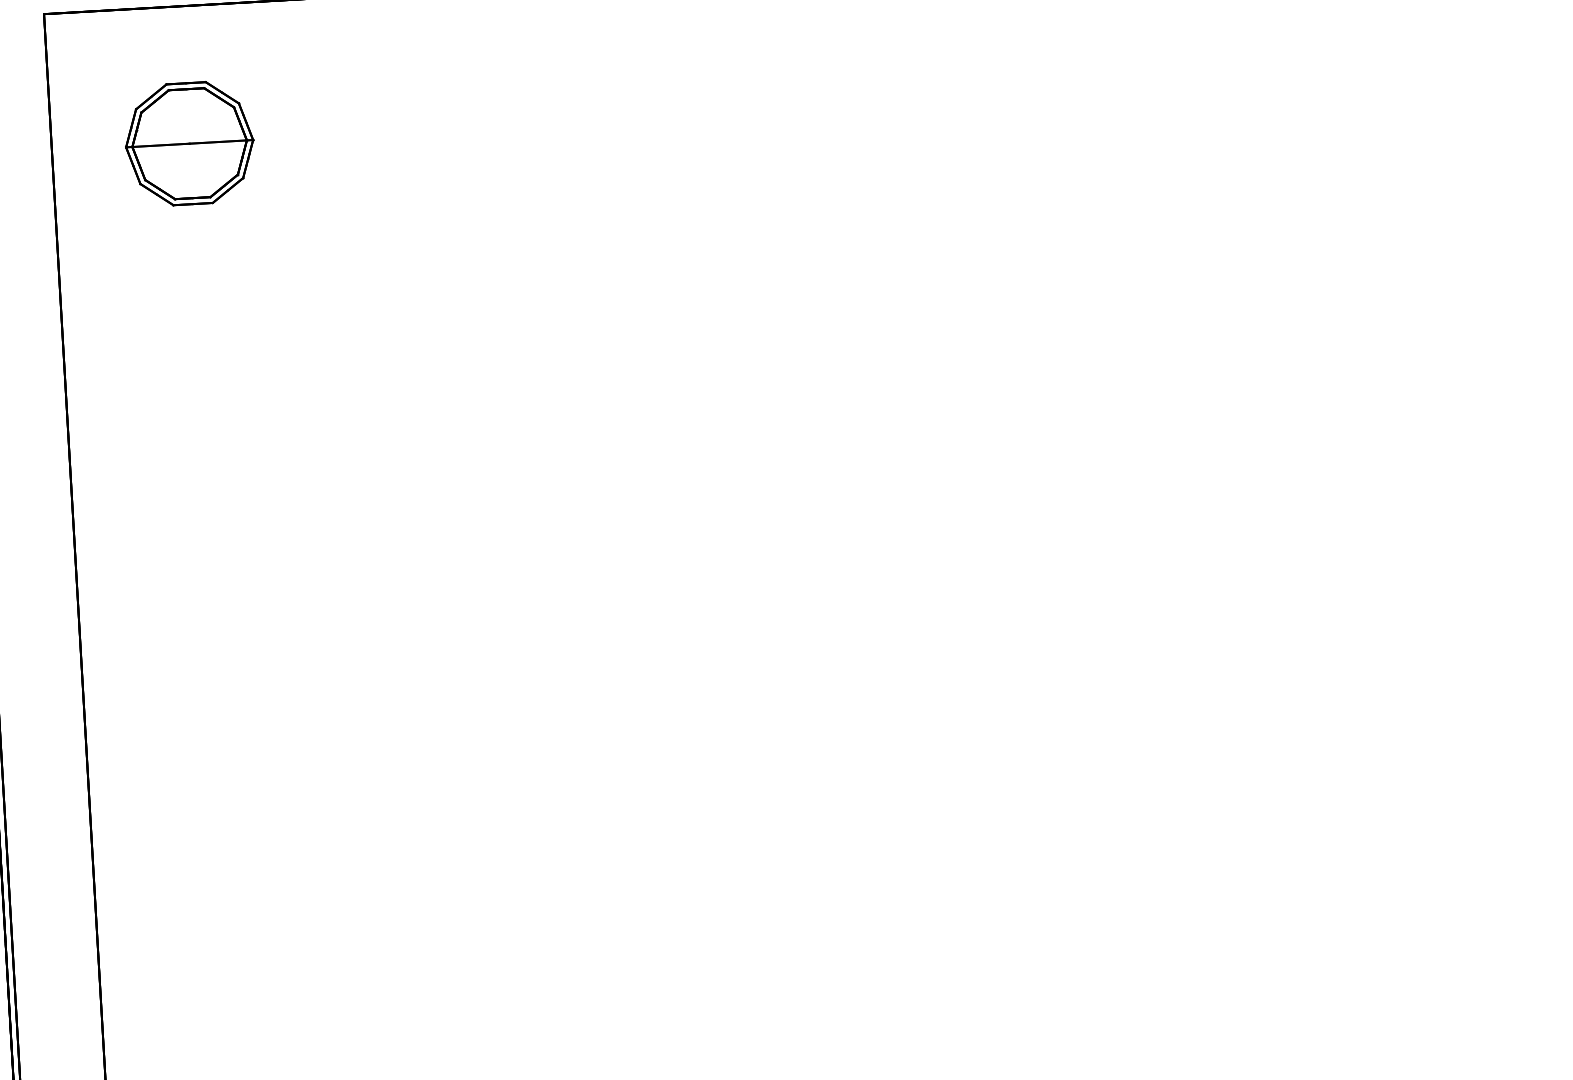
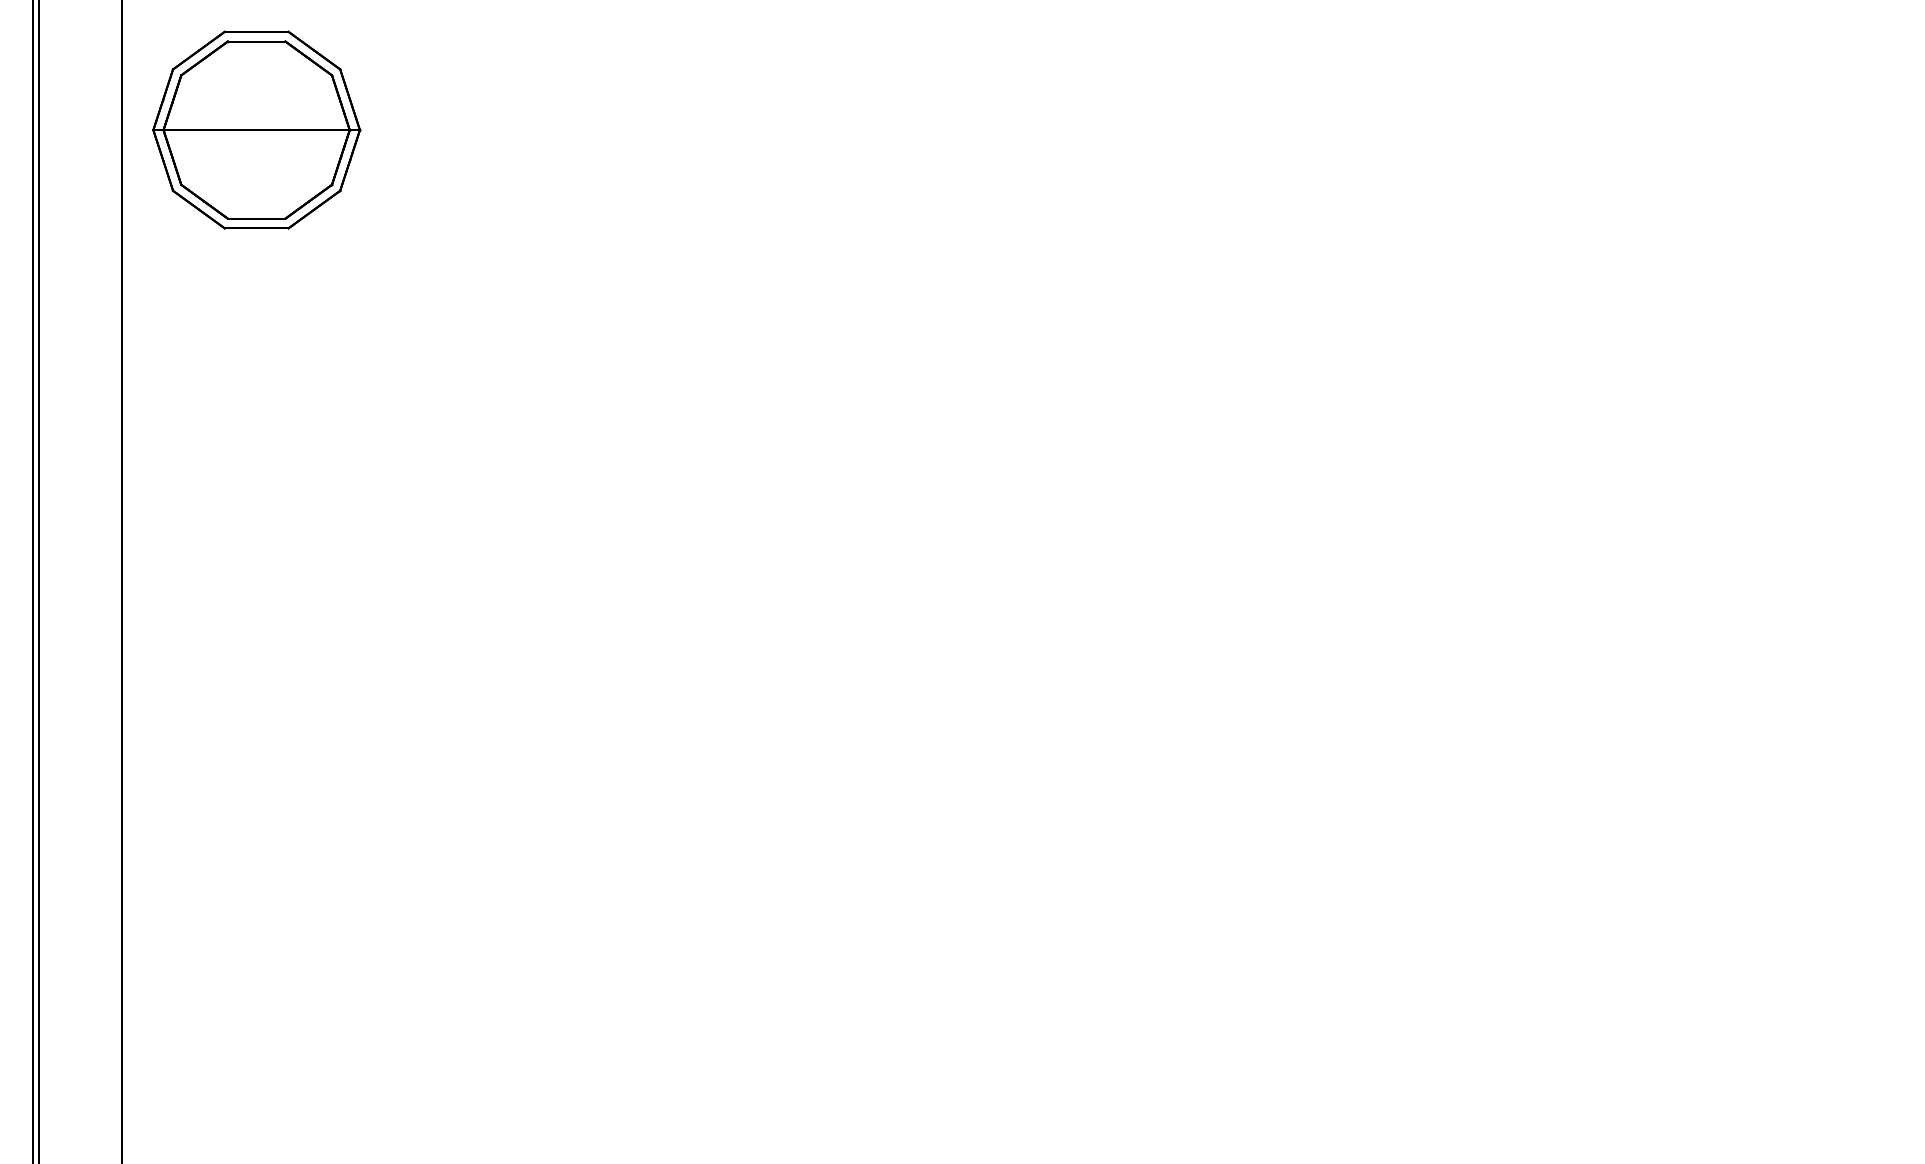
part: (189, 143) -> (256, 129), size x1.67

